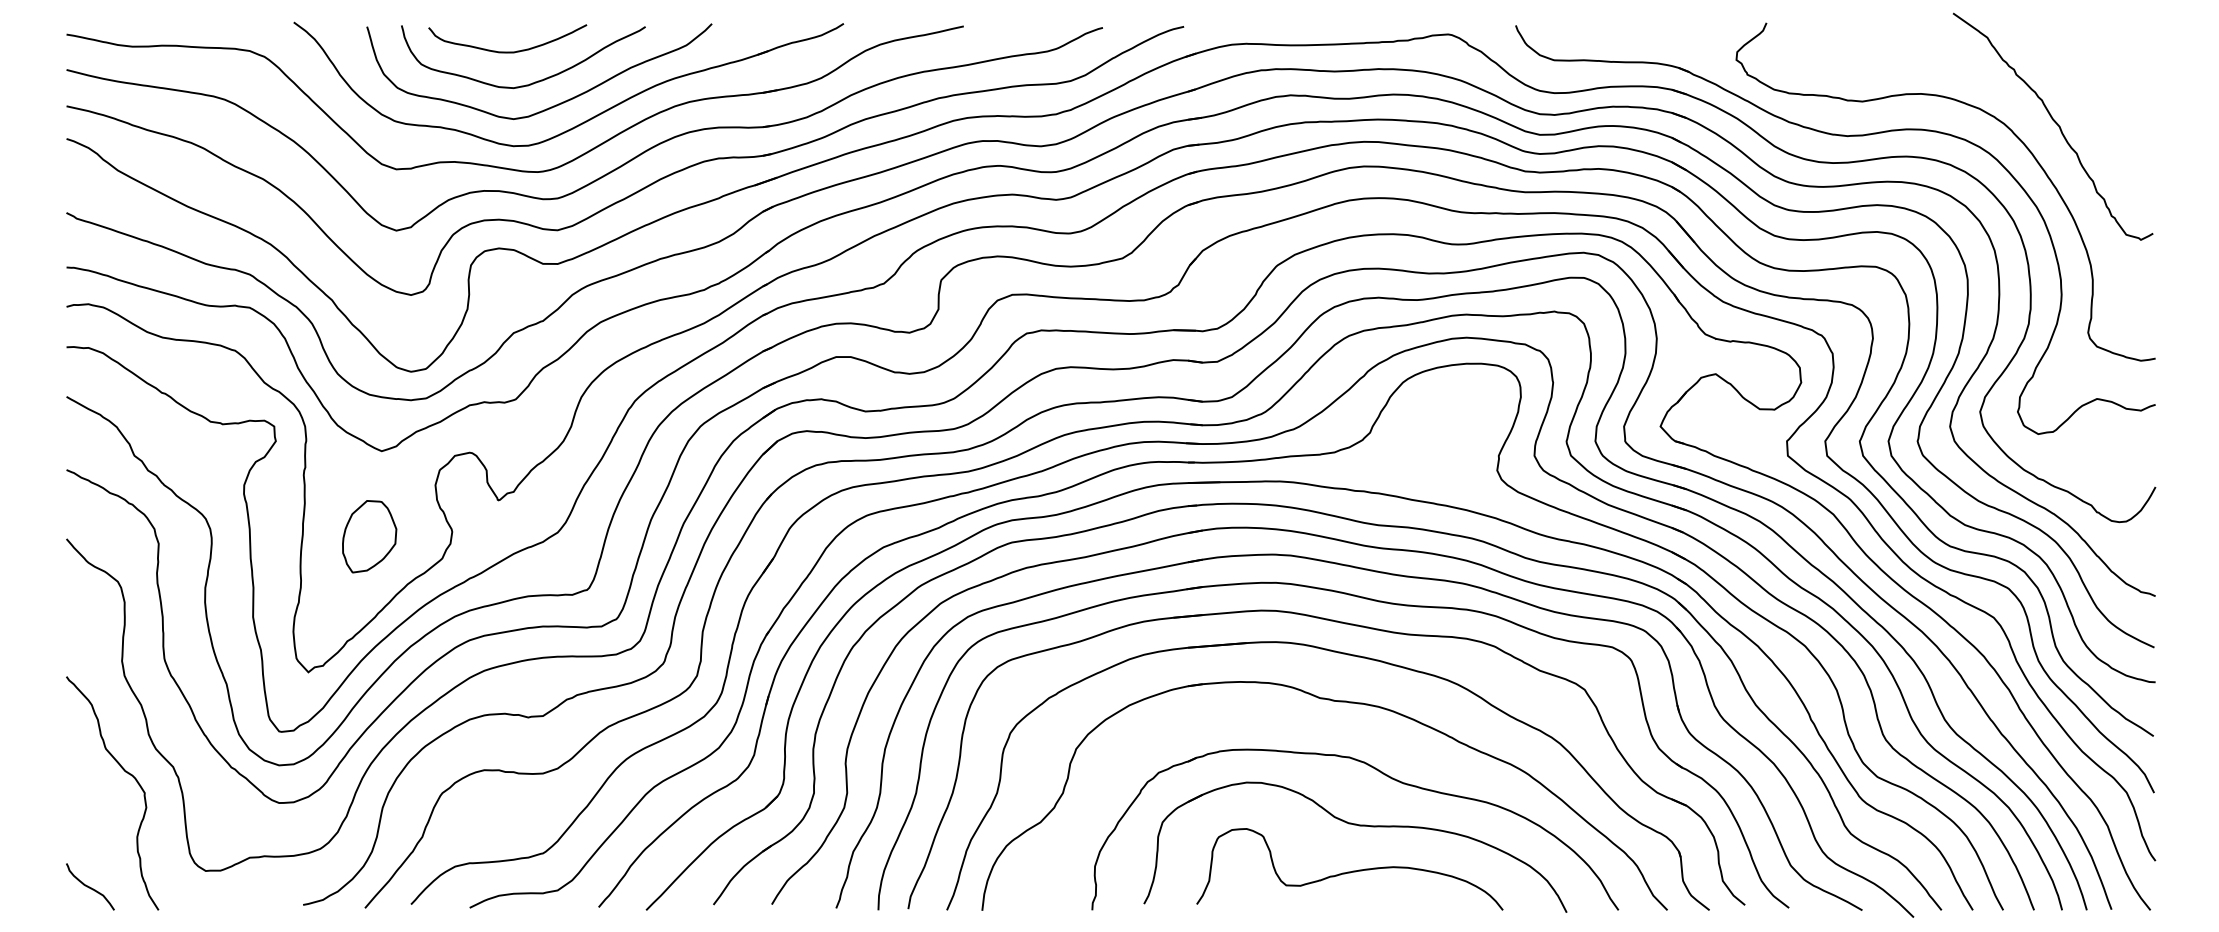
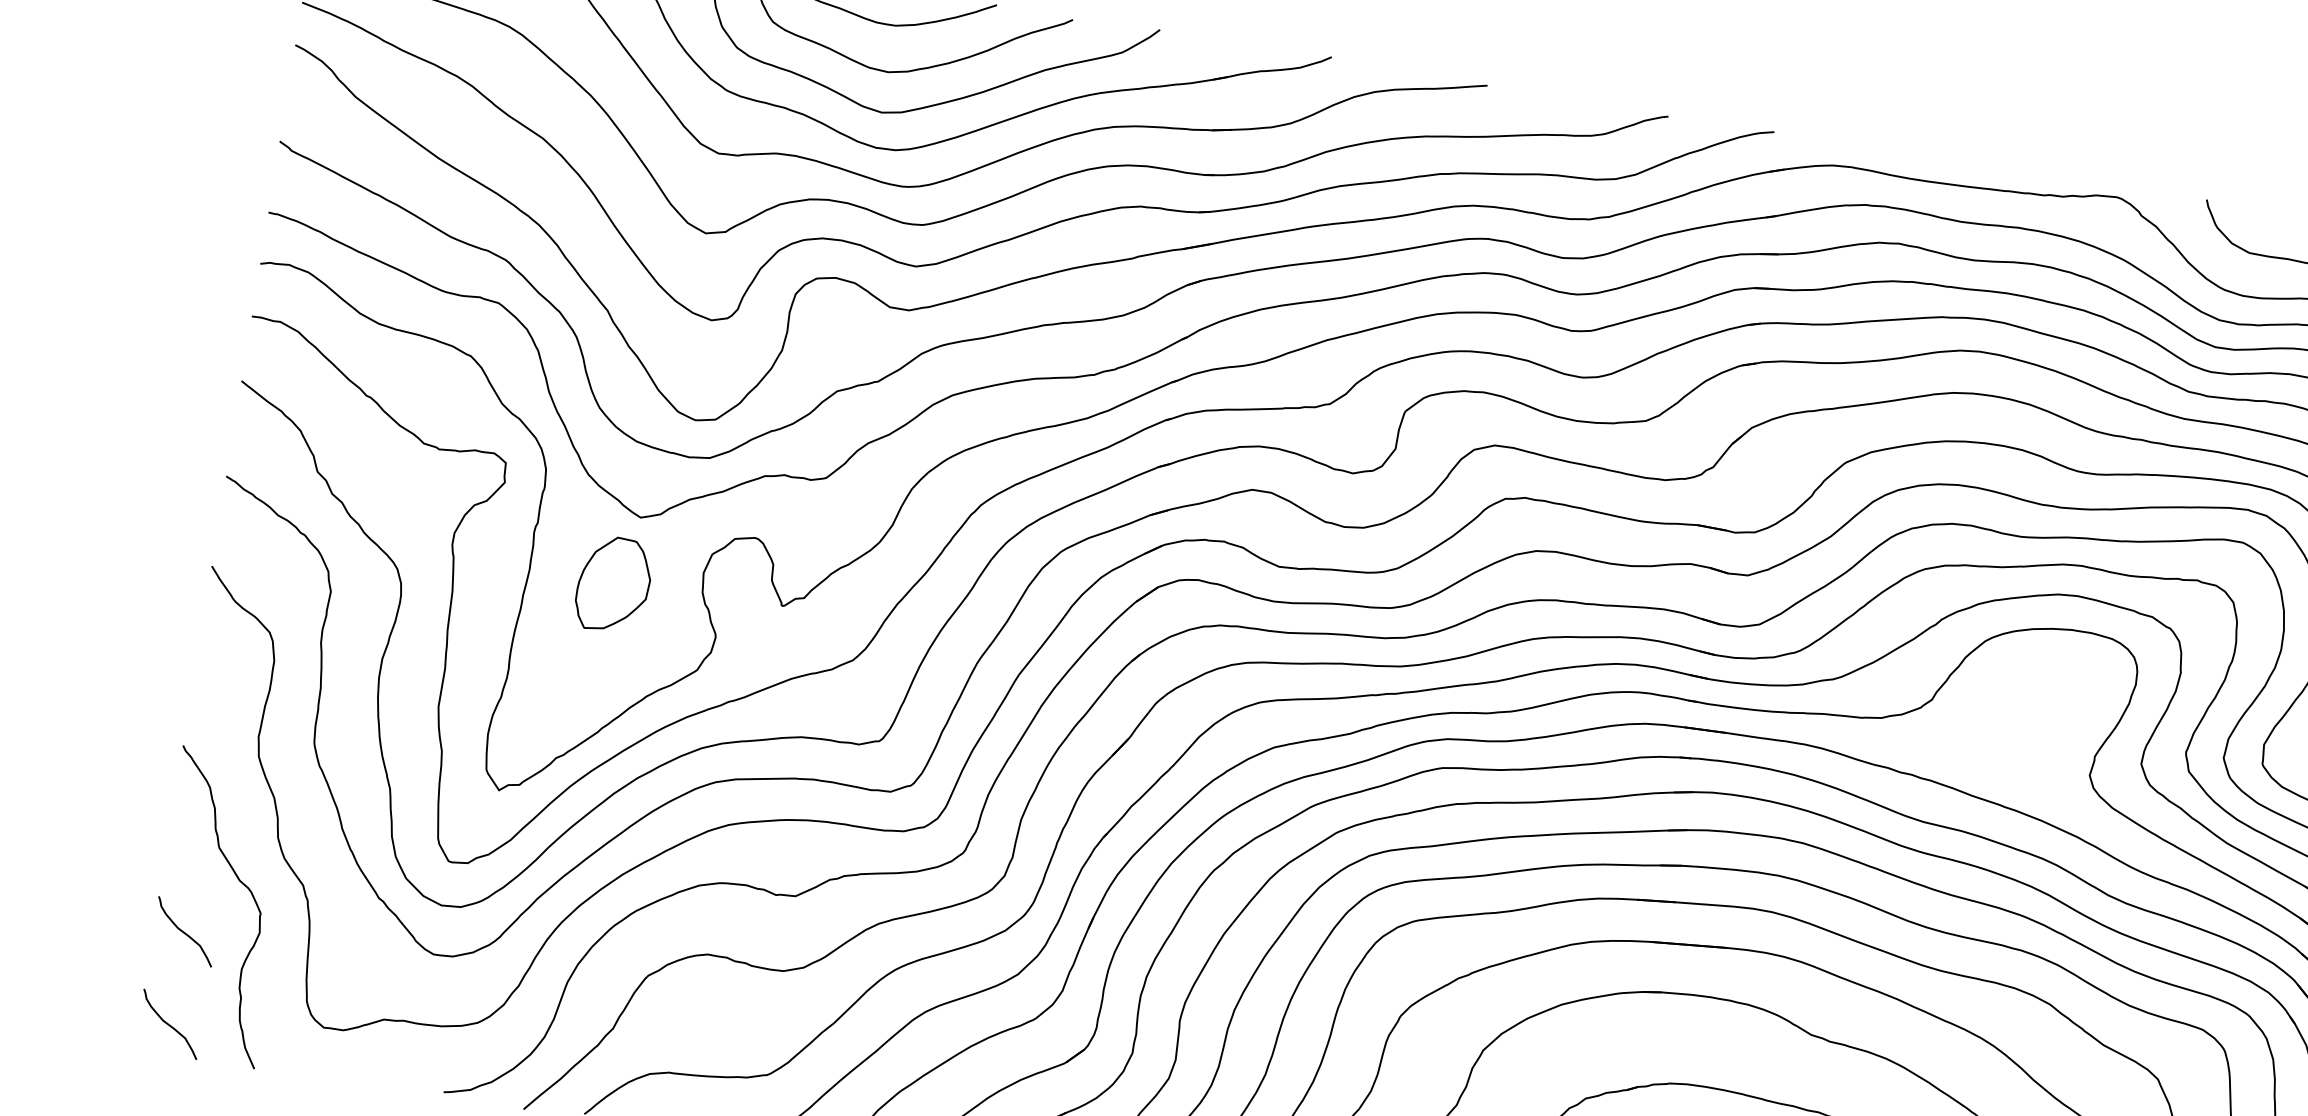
part: (369, 536) -> (613, 584), moved
curve: (89, 815) -> (184, 931), added

